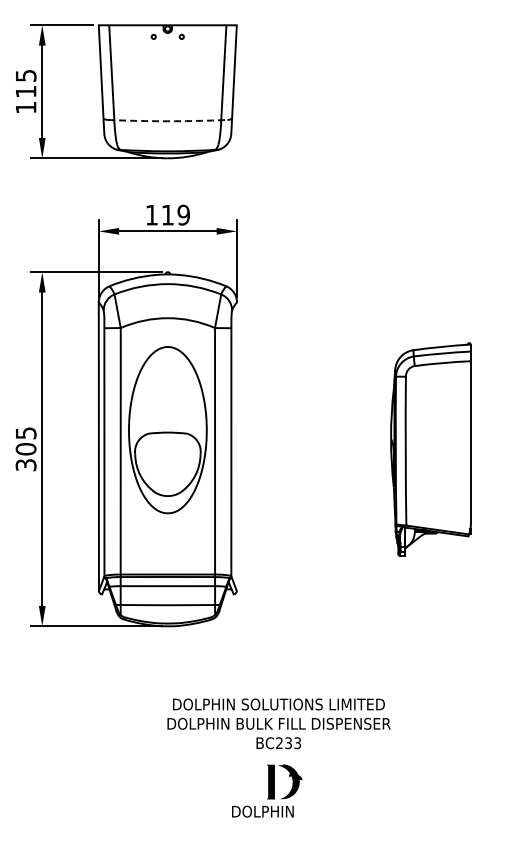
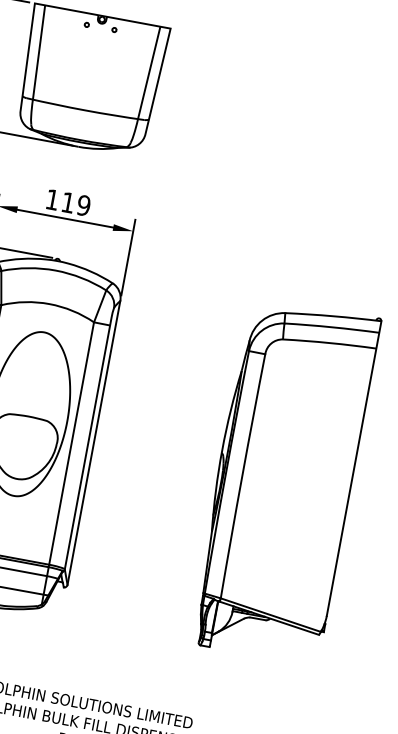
line: (167, 121) -> (84, 110), dashed -> solid
line: (236, 446) -> (93, 442), added
part: (430, 449) -> (283, 481), size x1.67

